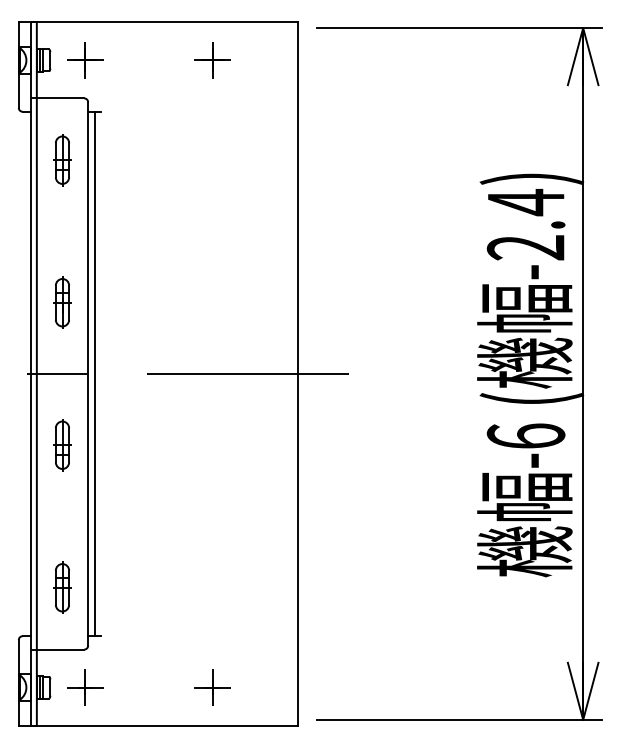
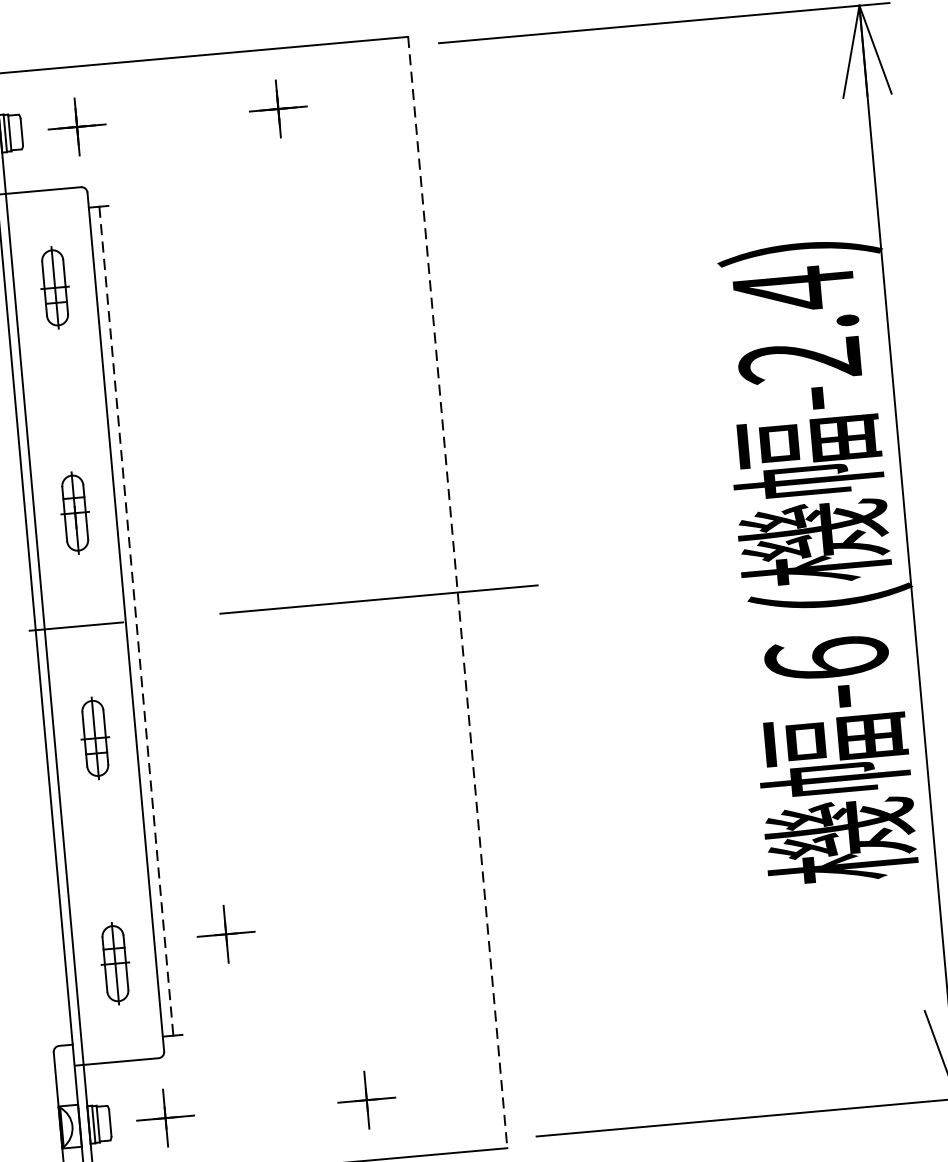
line: (298, 373) -> (458, 591), solid -> dashed
line: (94, 374) -> (135, 622), solid -> dashed
part: (133, 575) -> (225, 934), added

